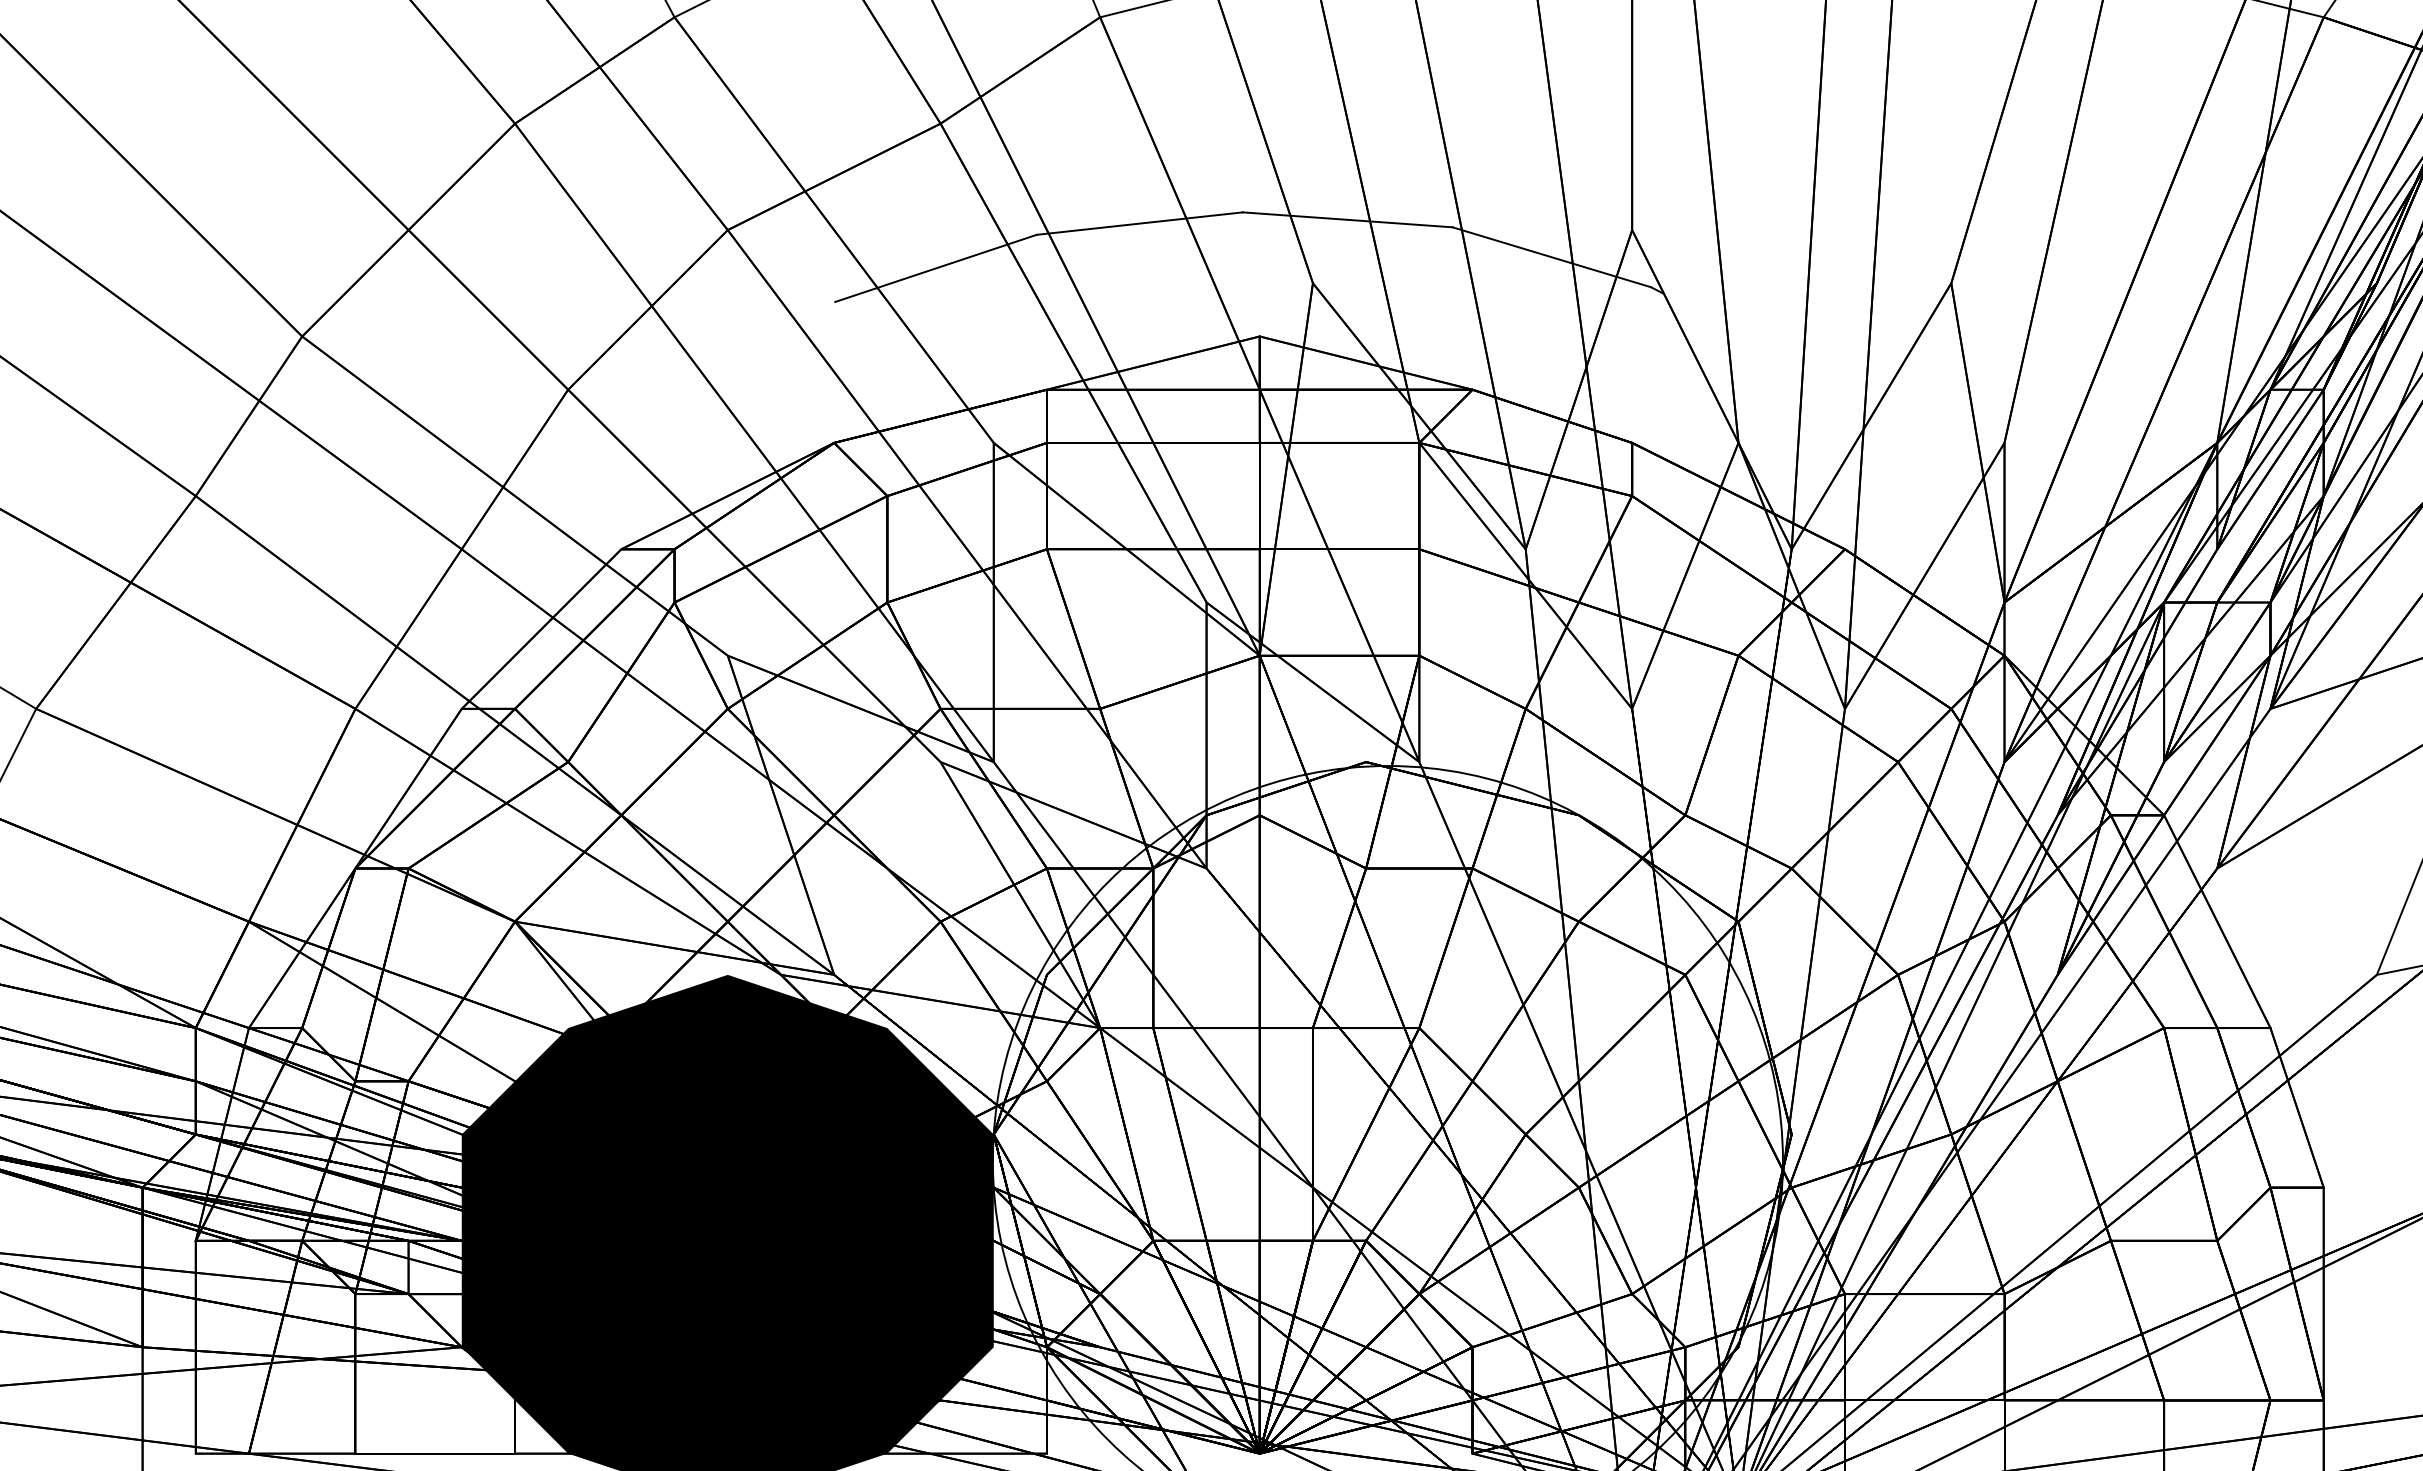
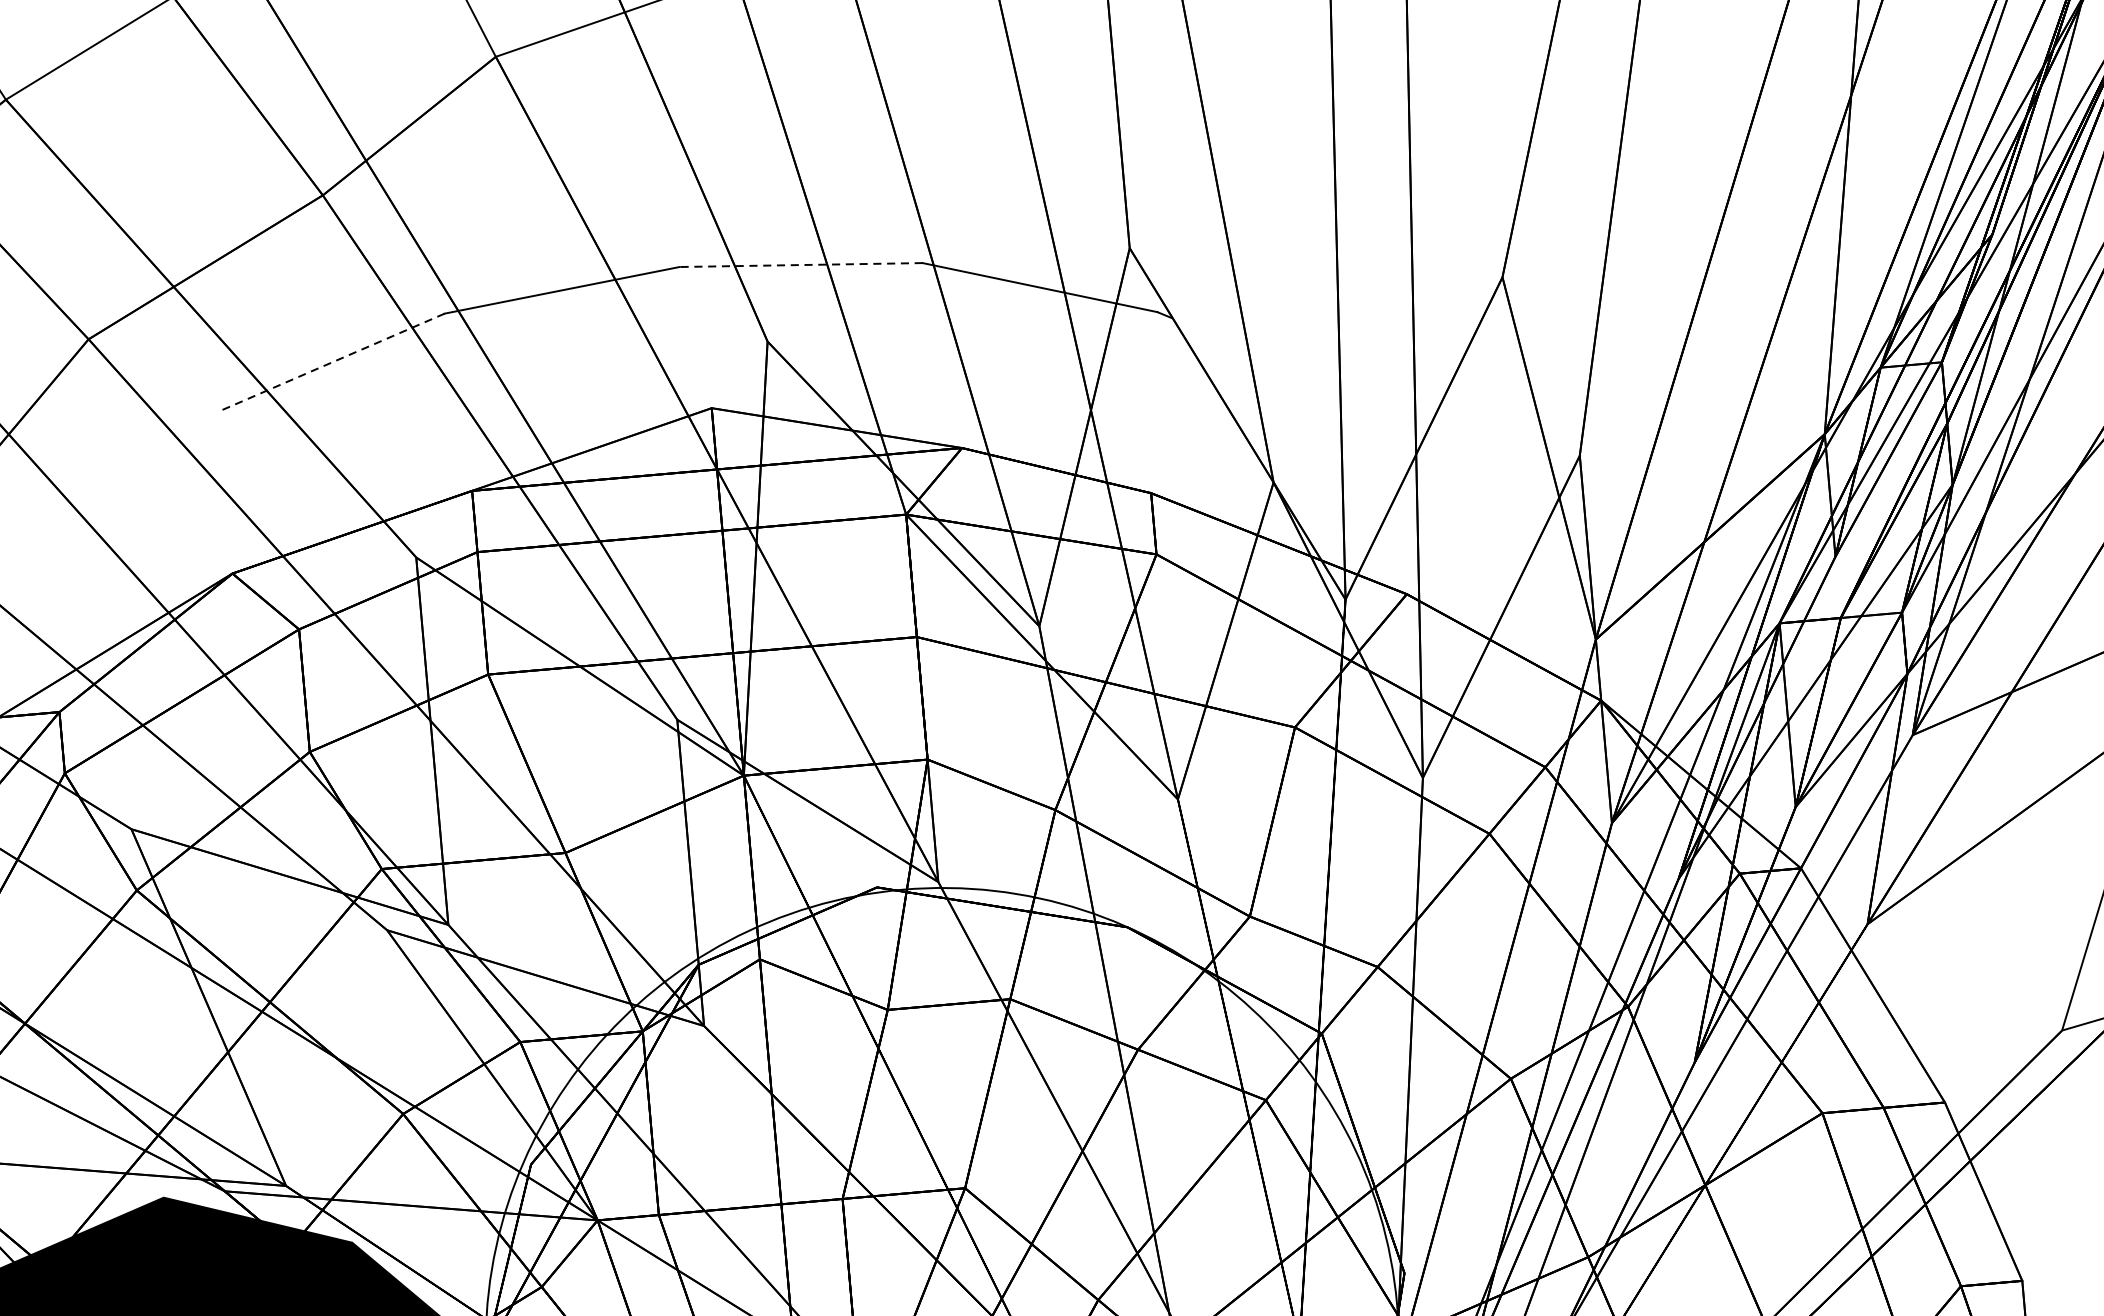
line: (1347, 219) -> (800, 264), solid -> dashed
line: (935, 268) -> (331, 362), solid -> dashed

